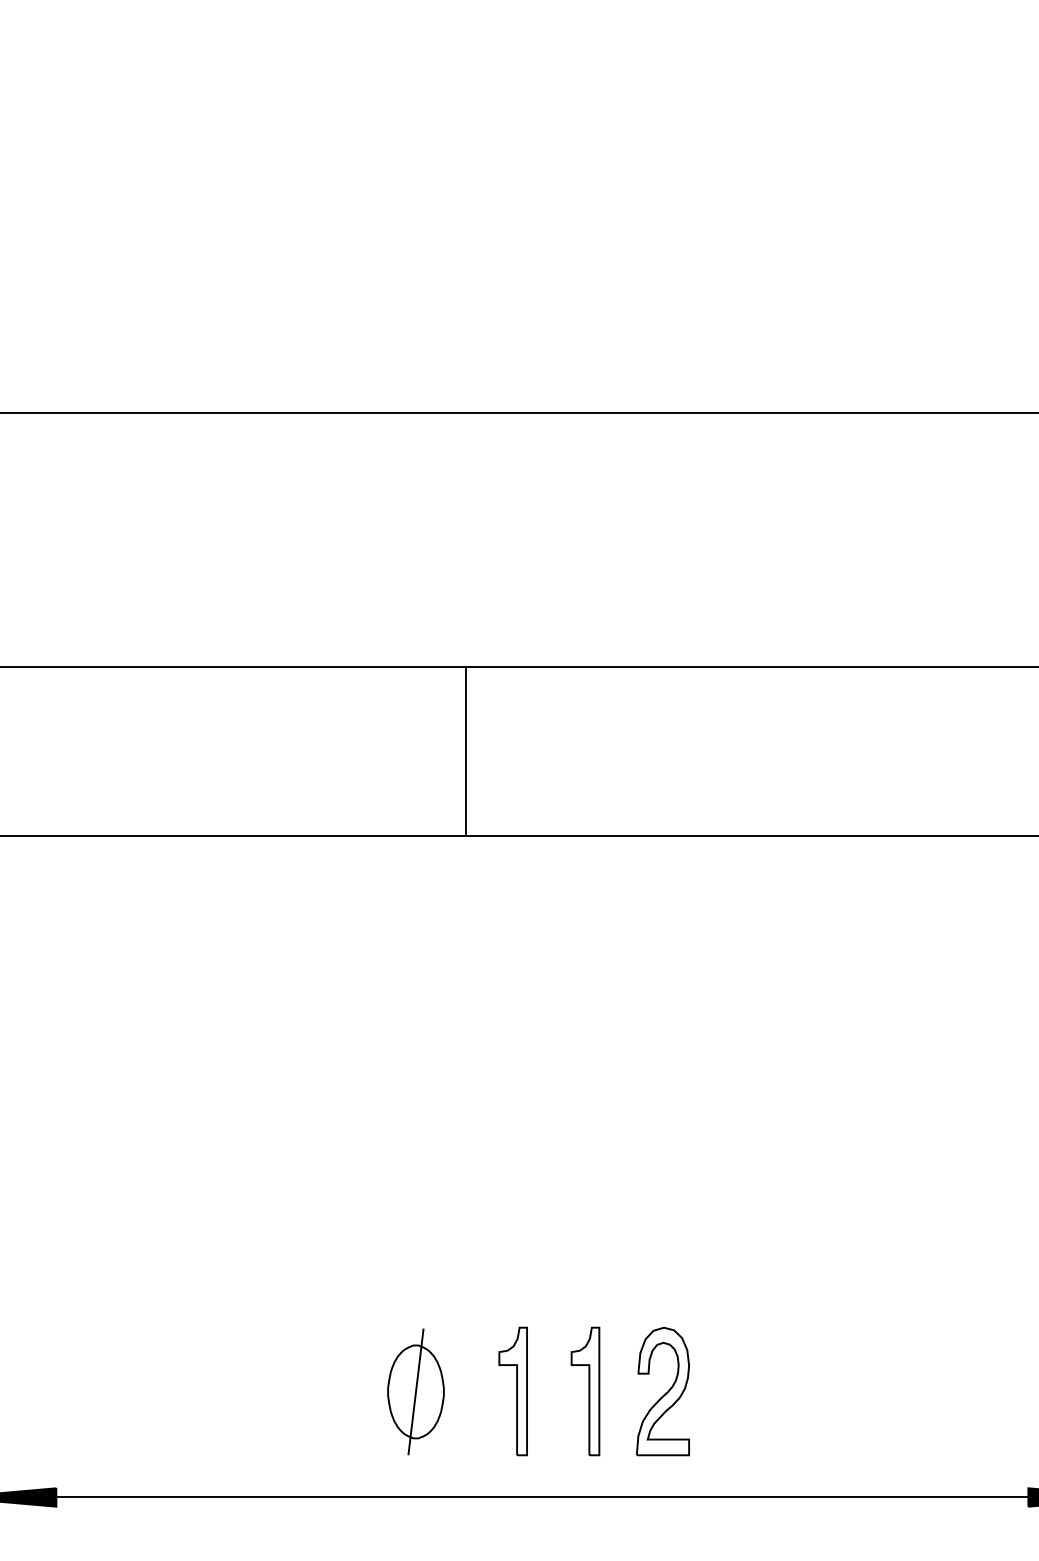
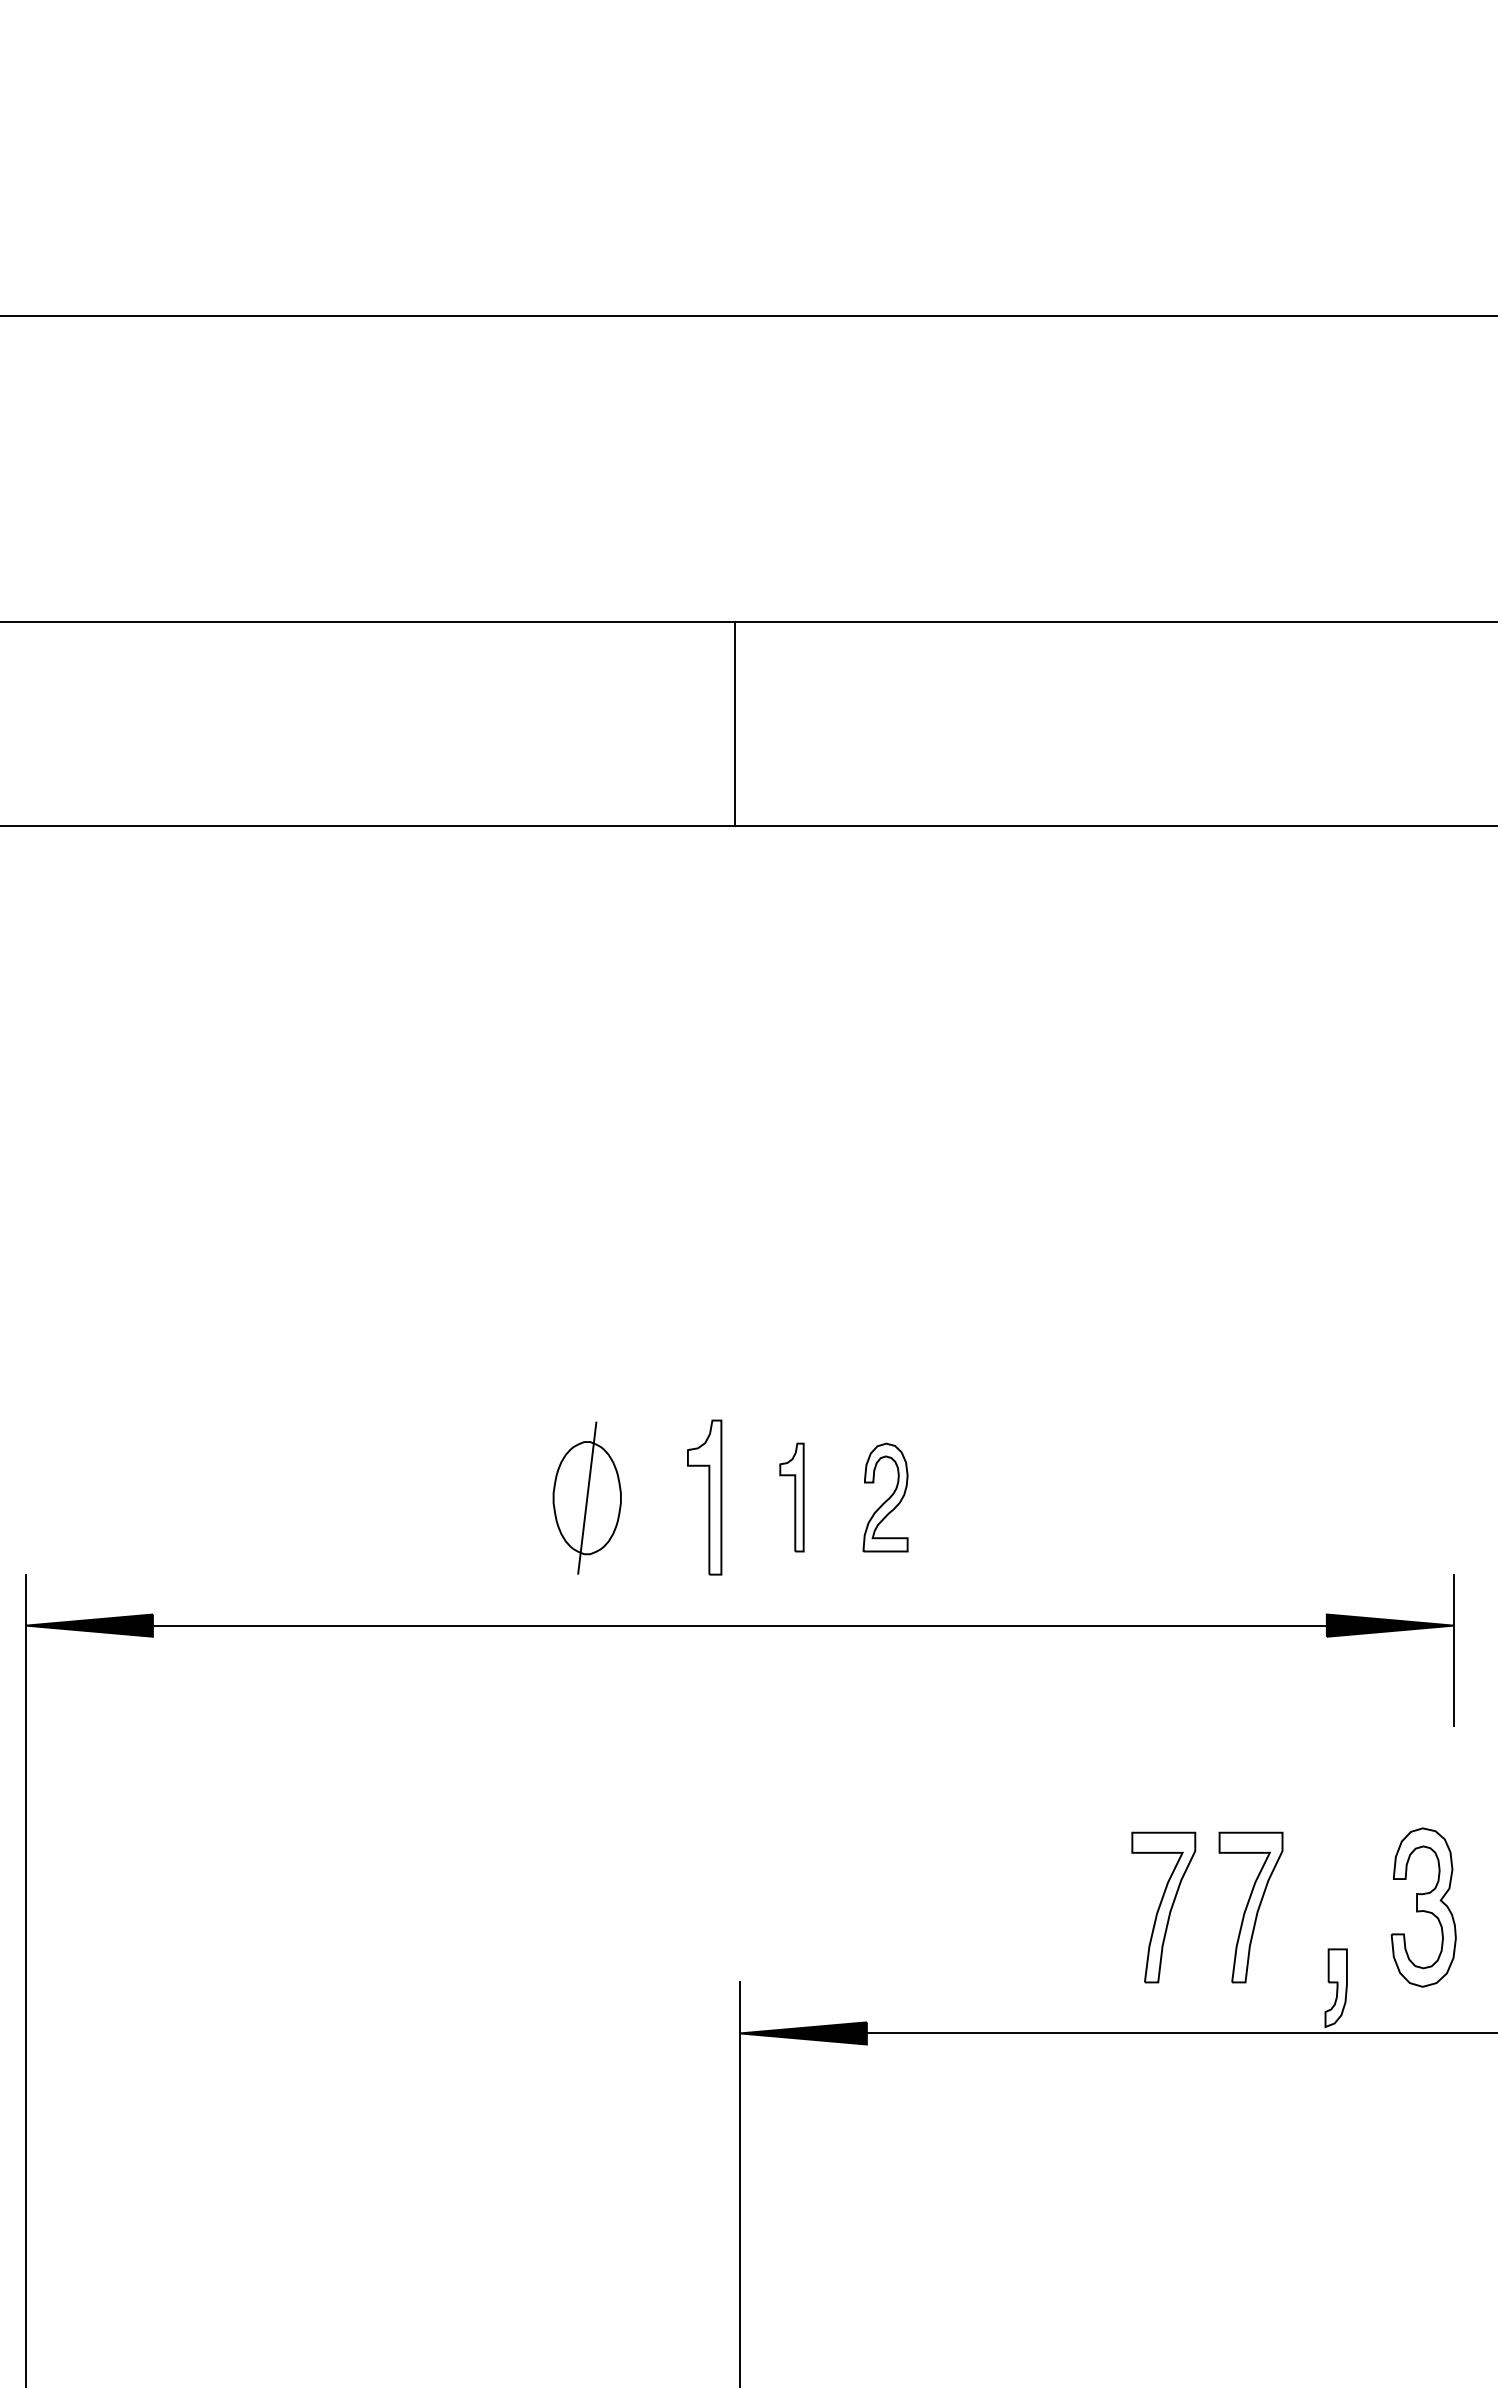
line: (465, 751) -> (734, 724), moved
part: (585, 1391) -> (791, 1497), size x0.7
part: (662, 1391) -> (885, 1497), size x0.7

